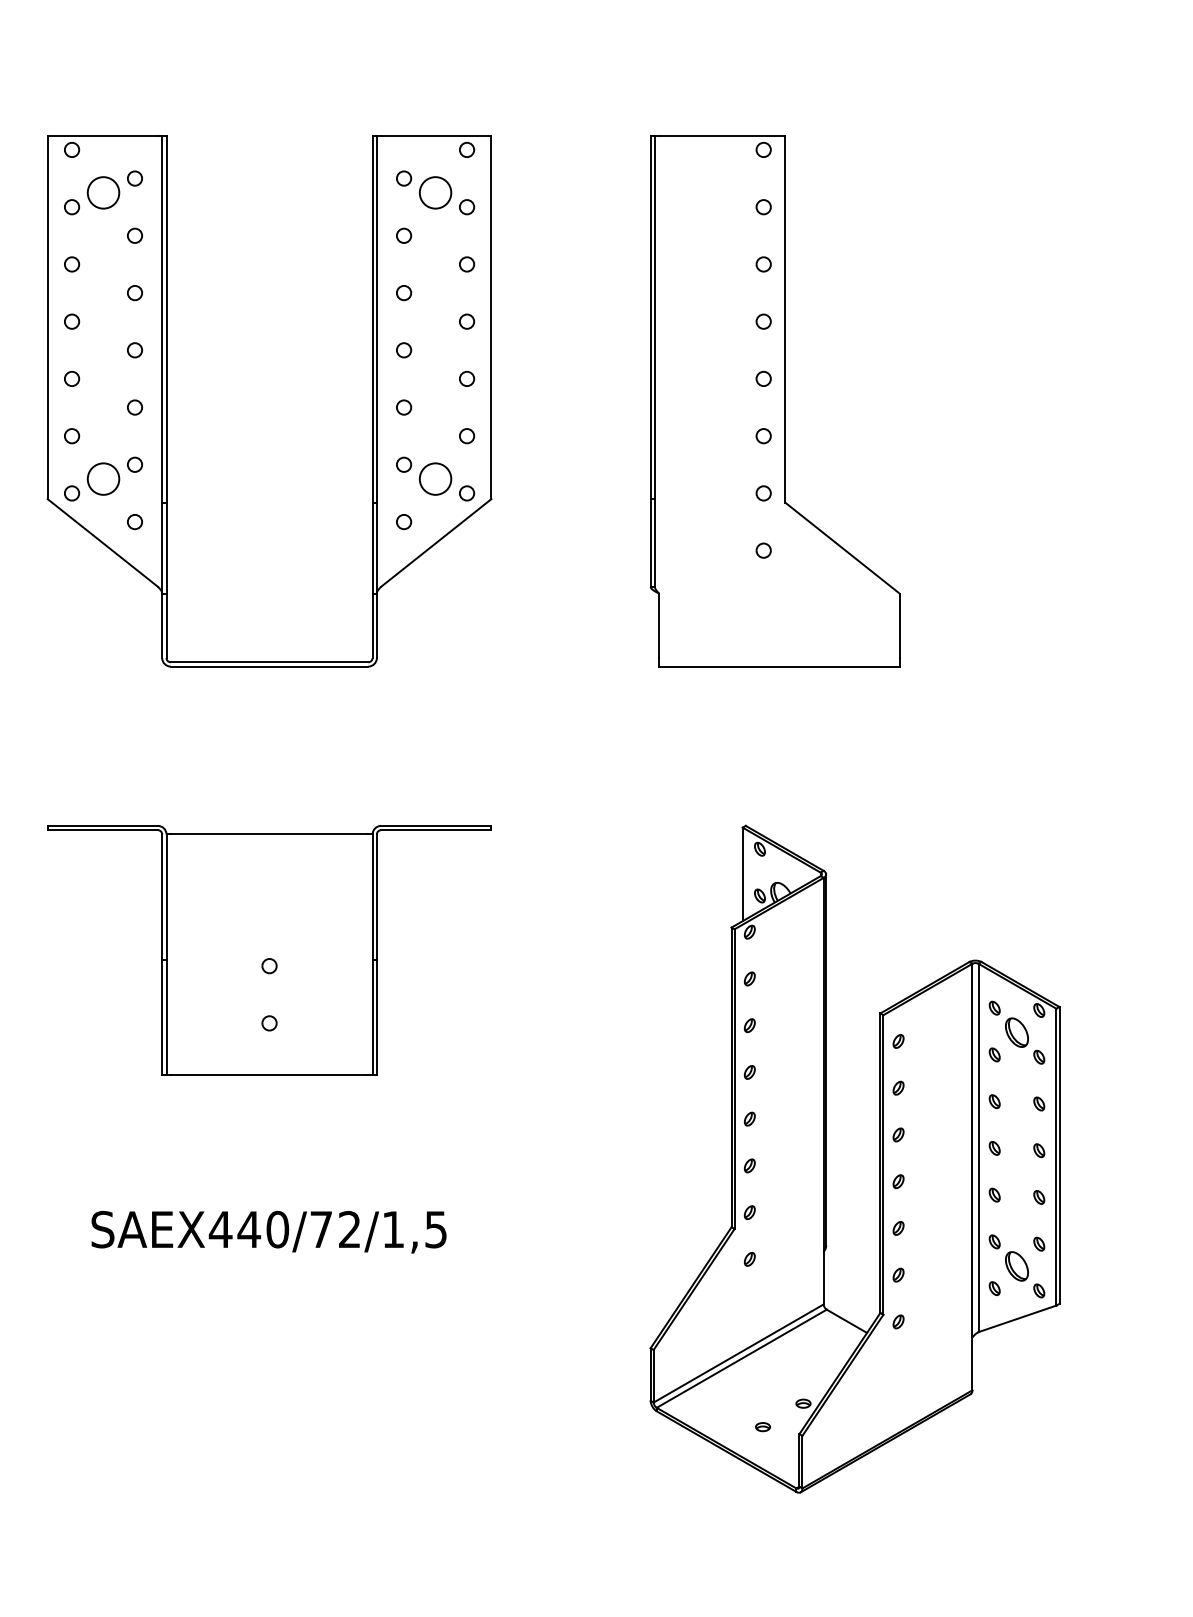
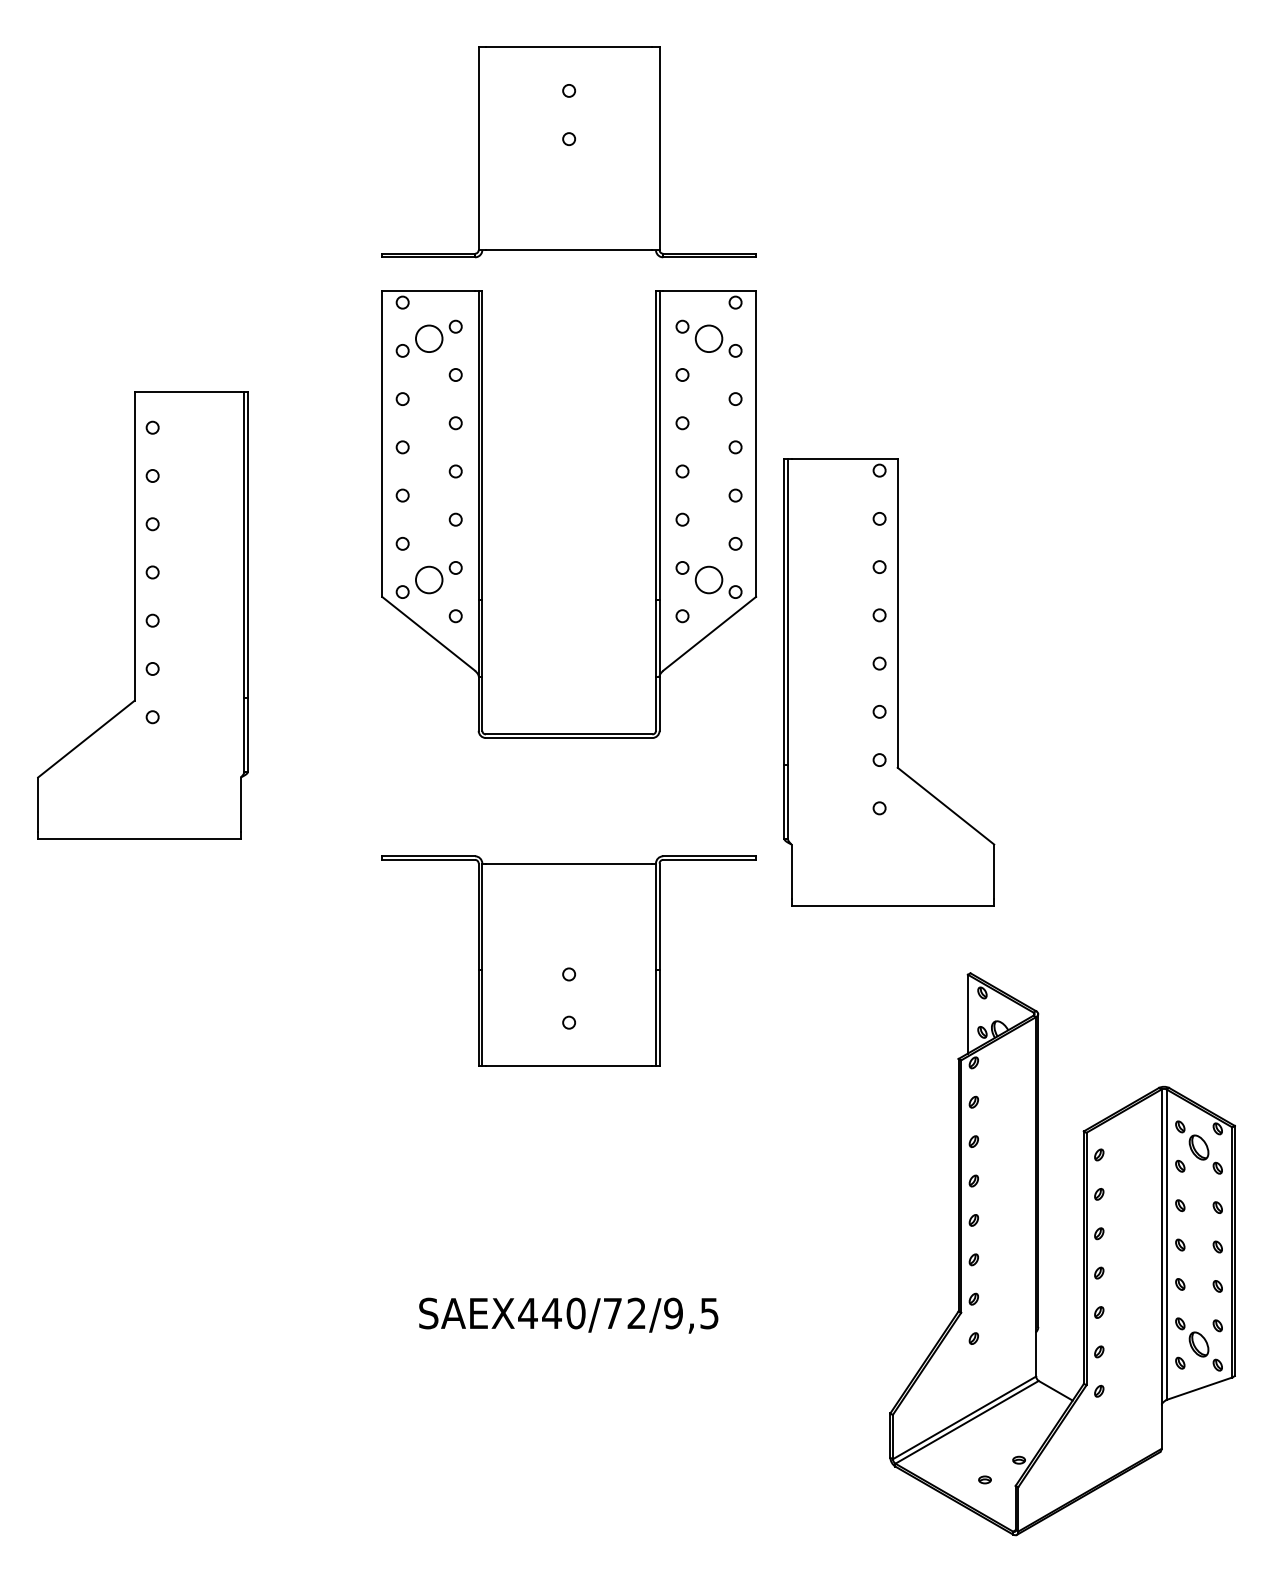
part: (166, 401) -> (482, 514), moved
part: (775, 401) -> (889, 682), moved
part: (268, 949) -> (568, 960), moved
text: (393, 1229) -> (673, 1313), SAEX440/72/1,5 -> SAEX440/72/9,5

